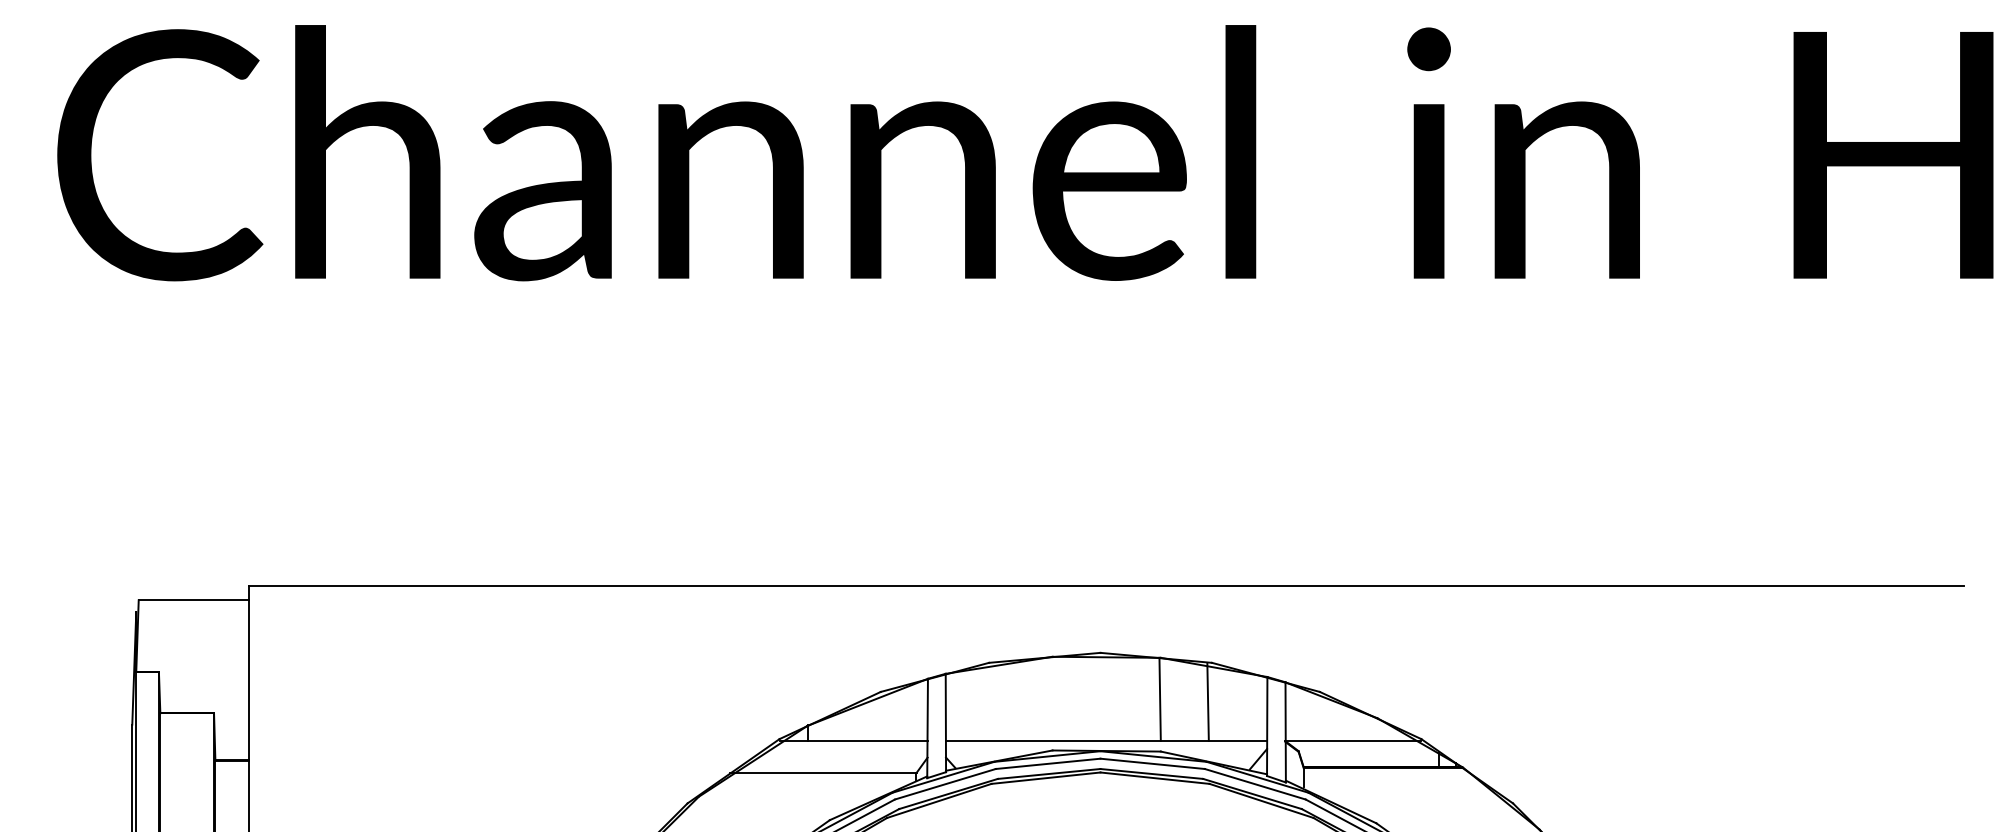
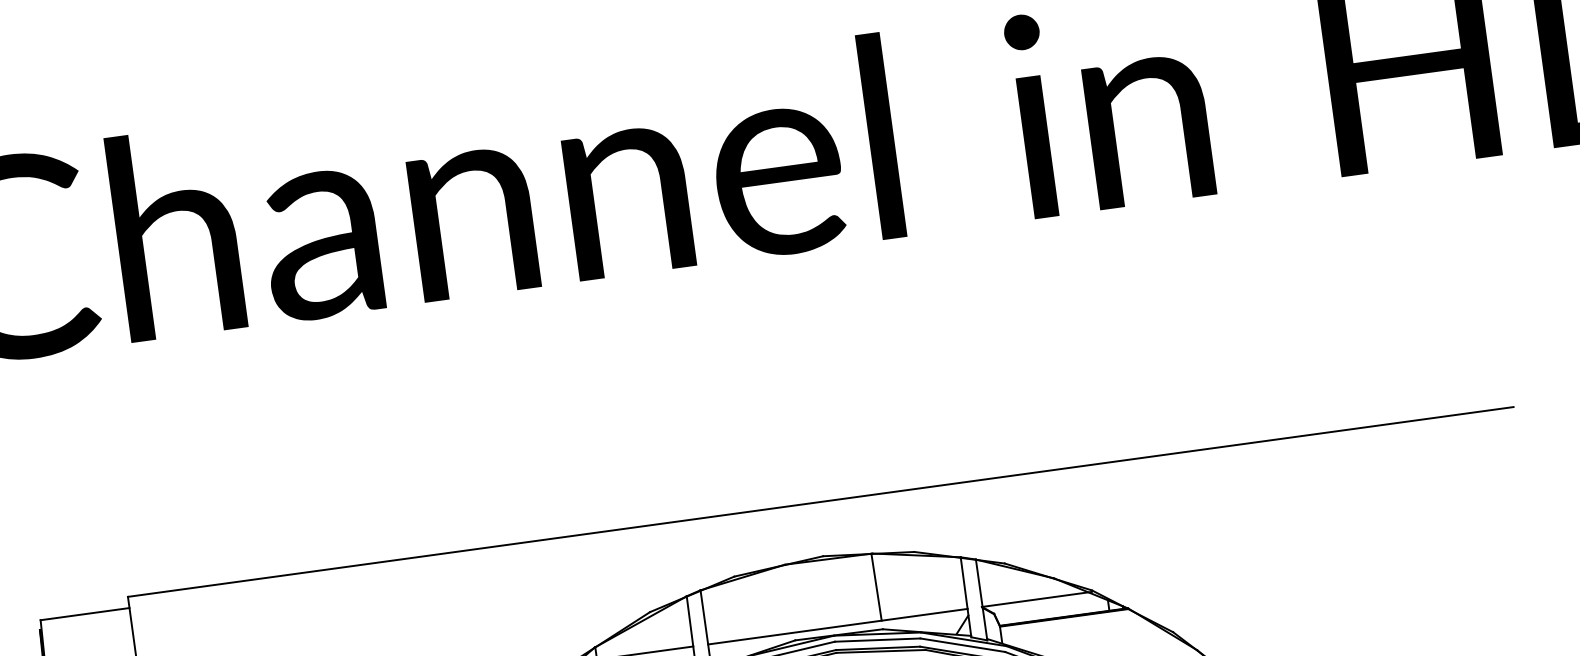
line: (1207, 701) -> (915, 583), removed

